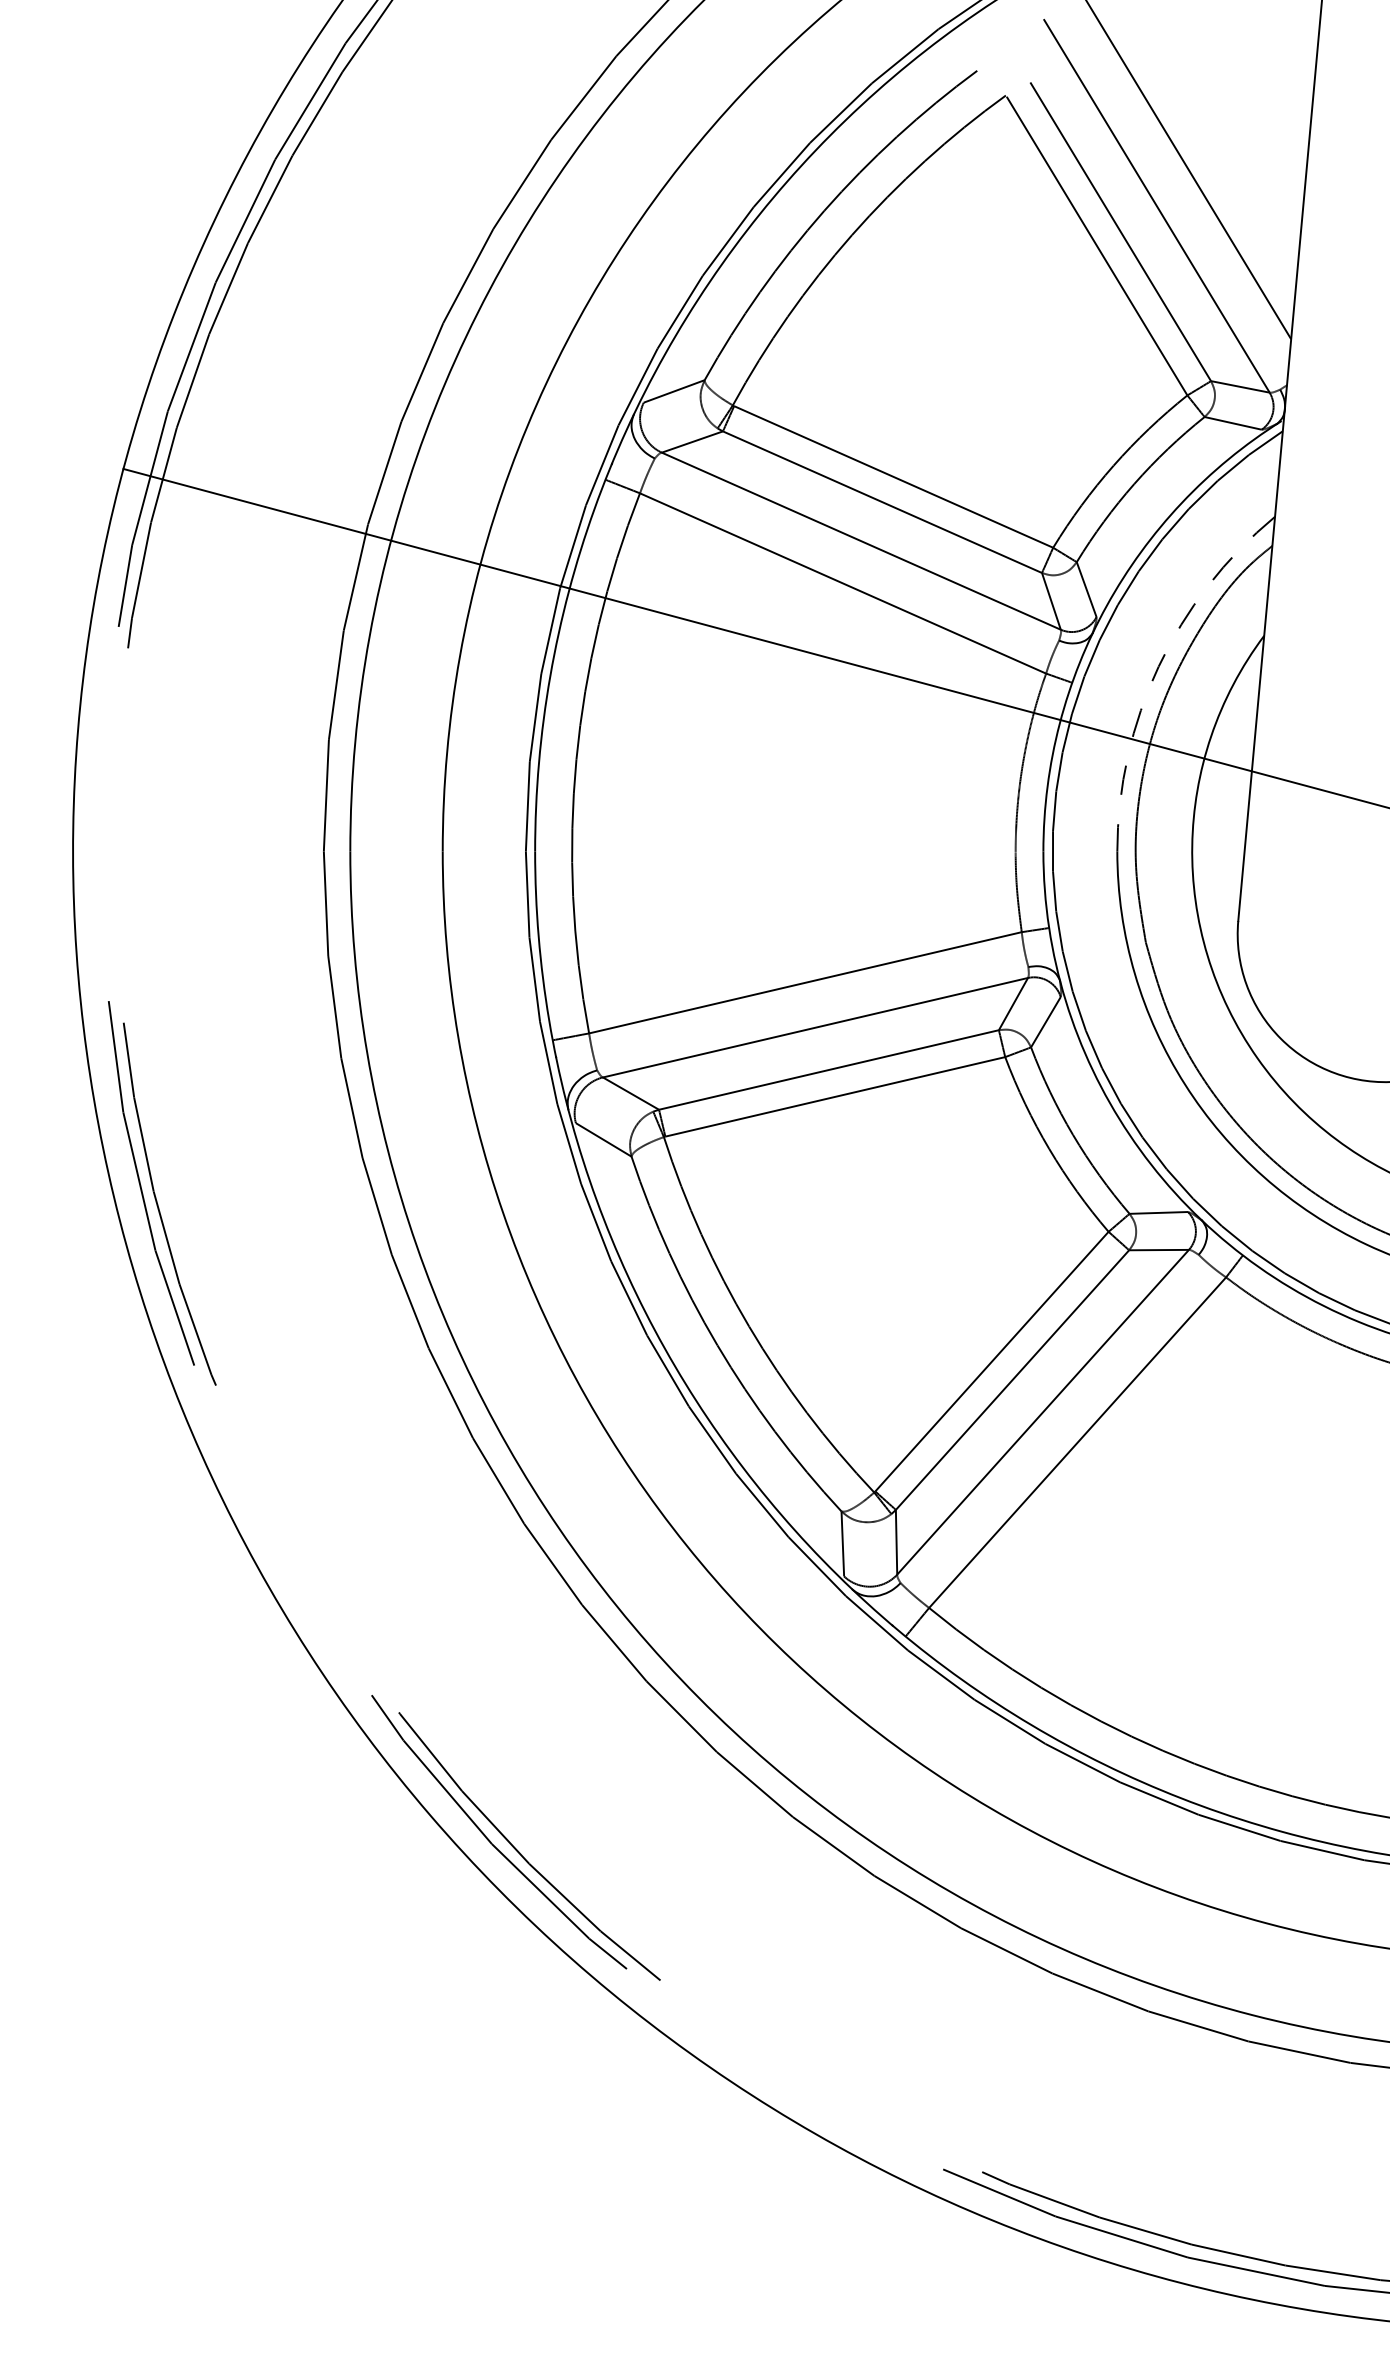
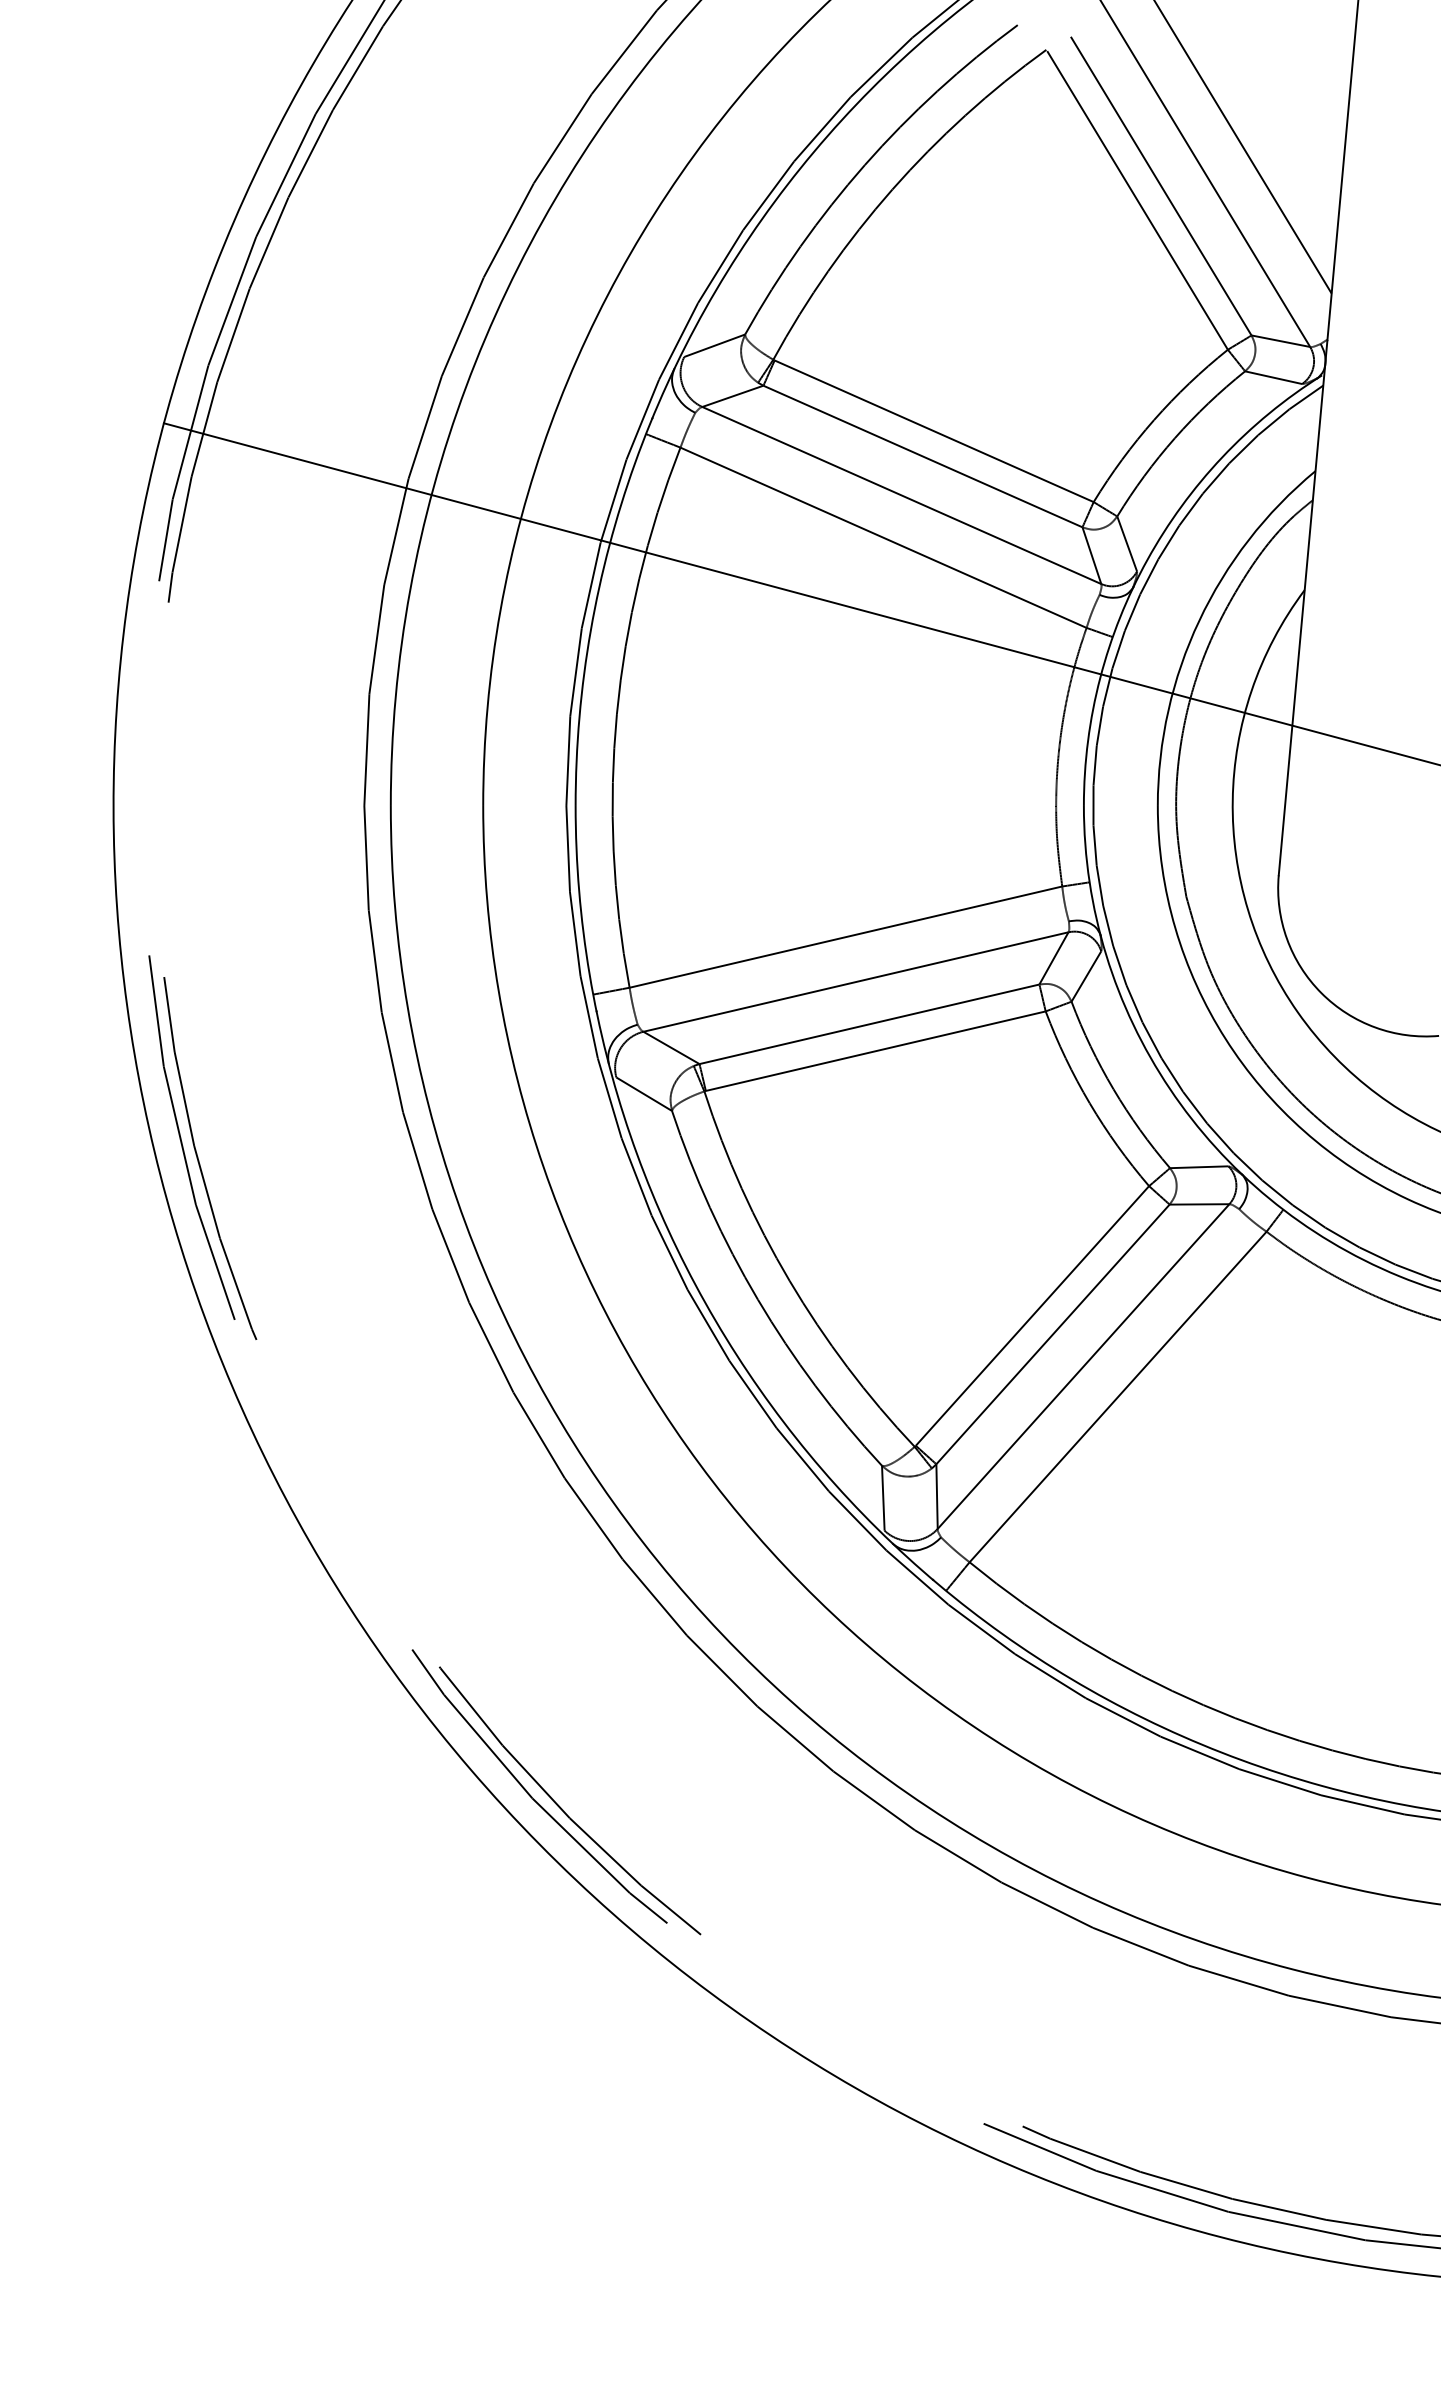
arc: (1159, 666) -> (1199, 620), dashed -> solid

